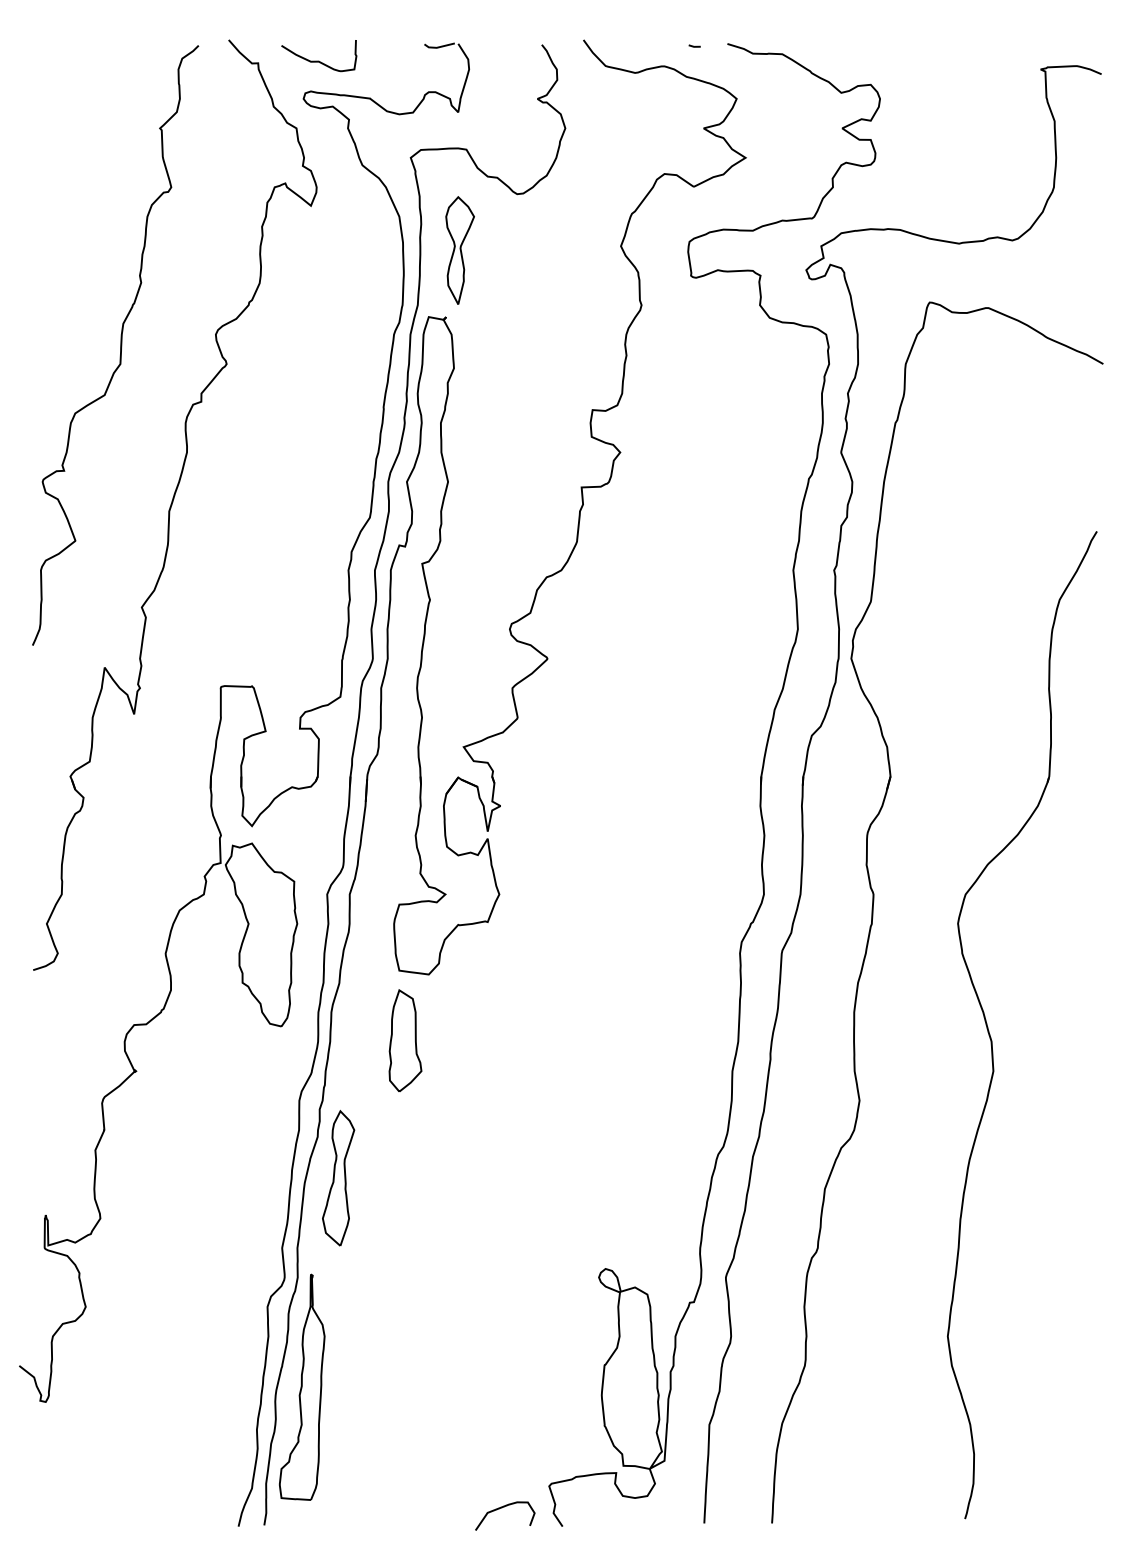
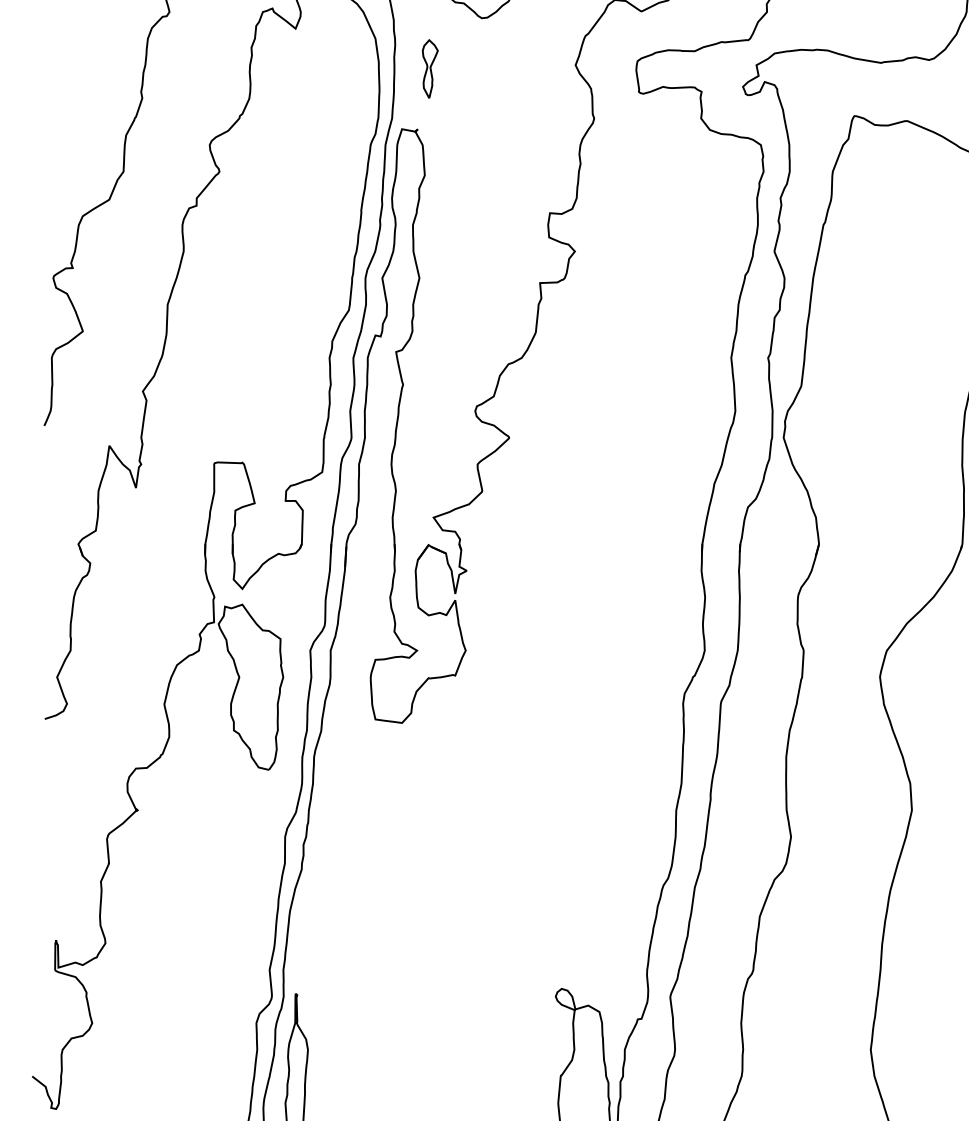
part: (459, 250) -> (429, 69), size x0.6
part: (405, 1040) -> (381, 782), removed
part: (338, 1178) -> (320, 907), removed

